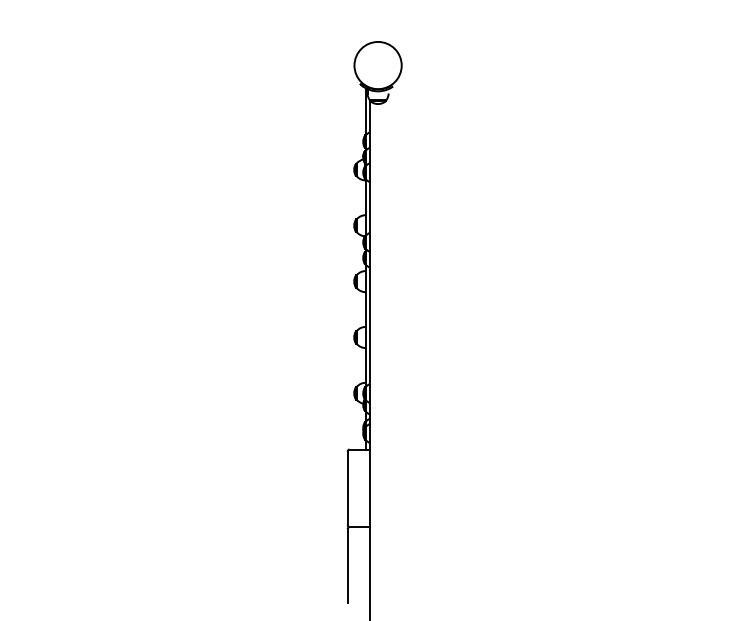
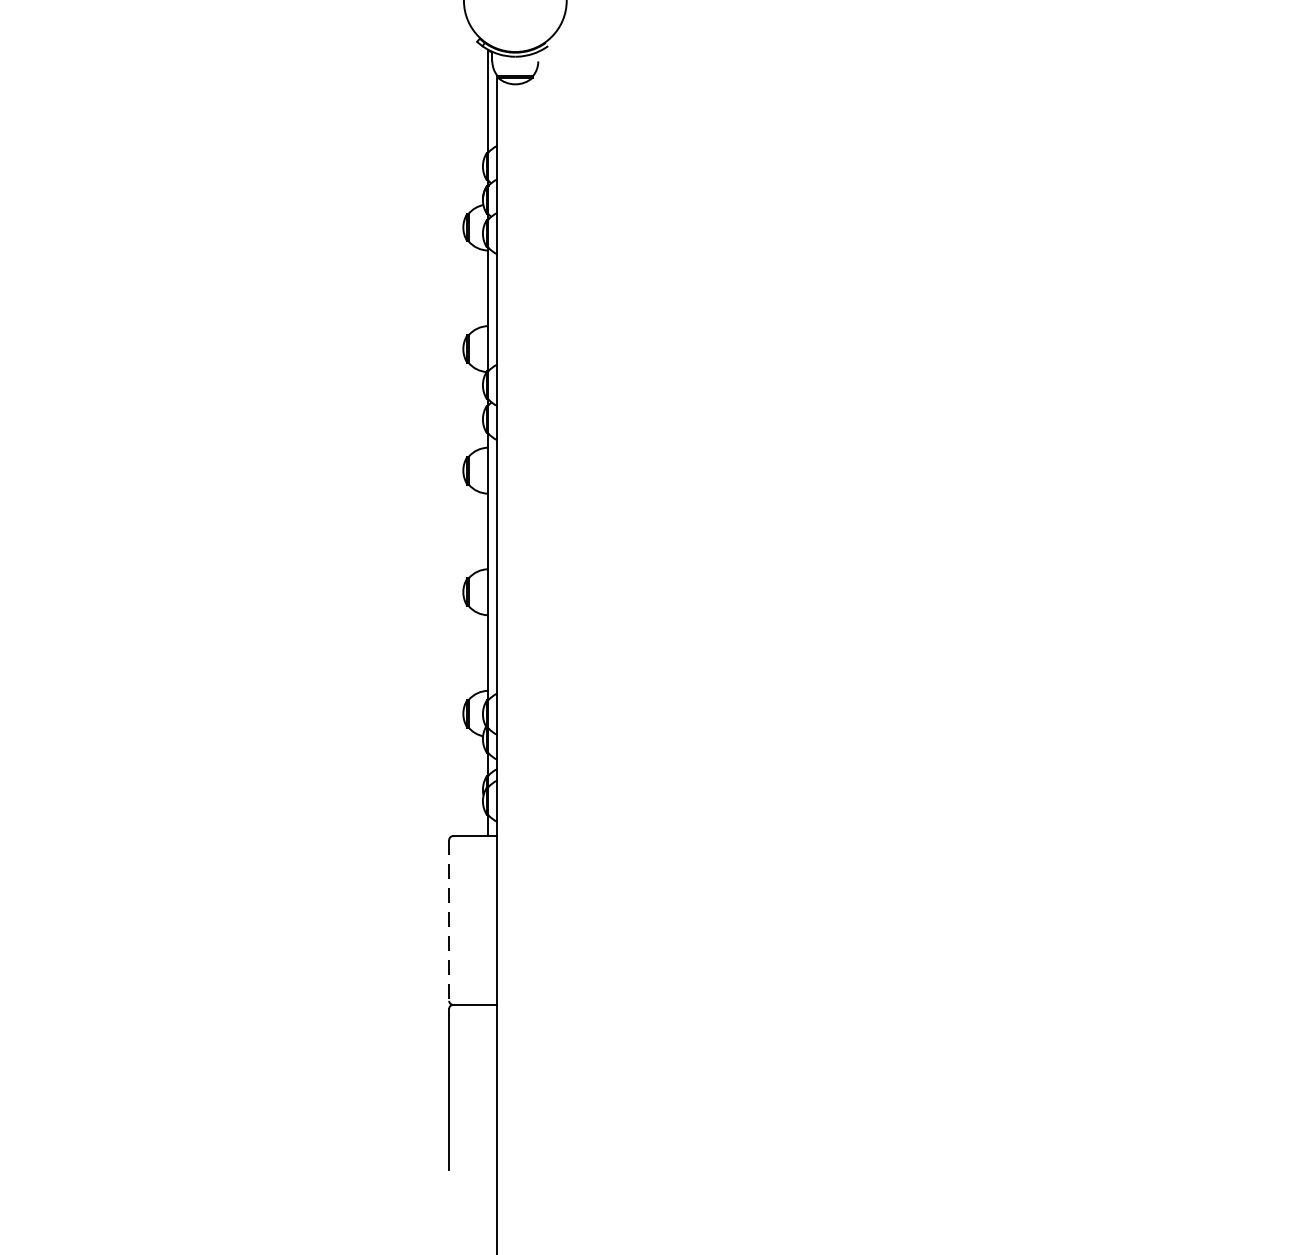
line: (347, 488) -> (448, 920), solid -> dashed

